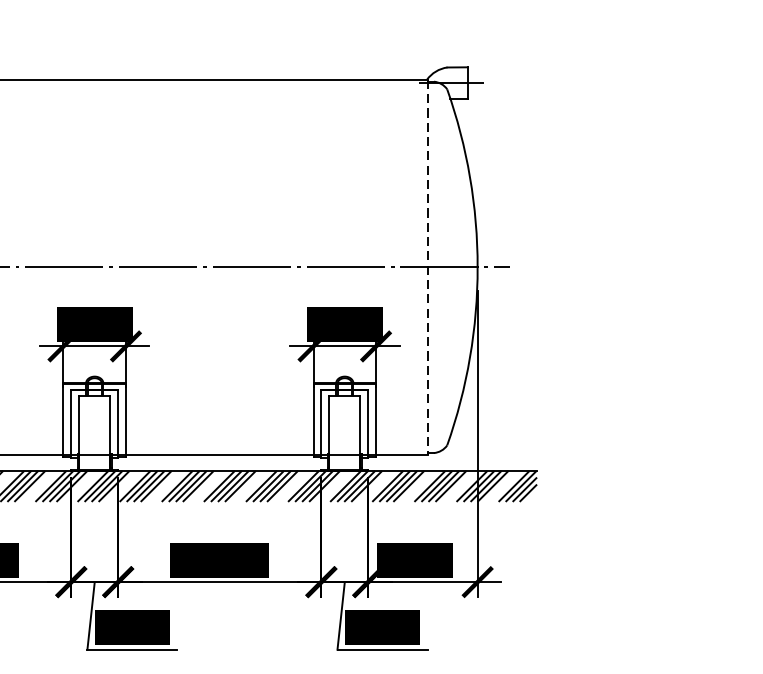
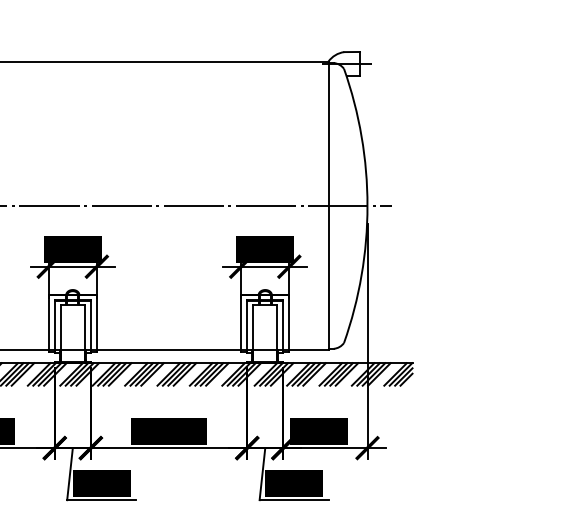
line: (428, 268) -> (329, 206), dashed -> solid

